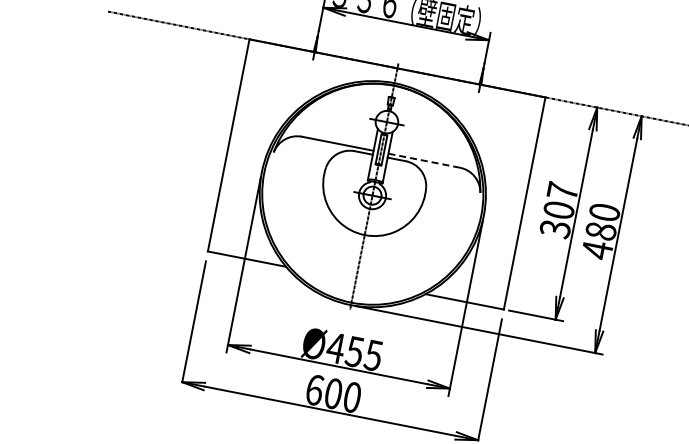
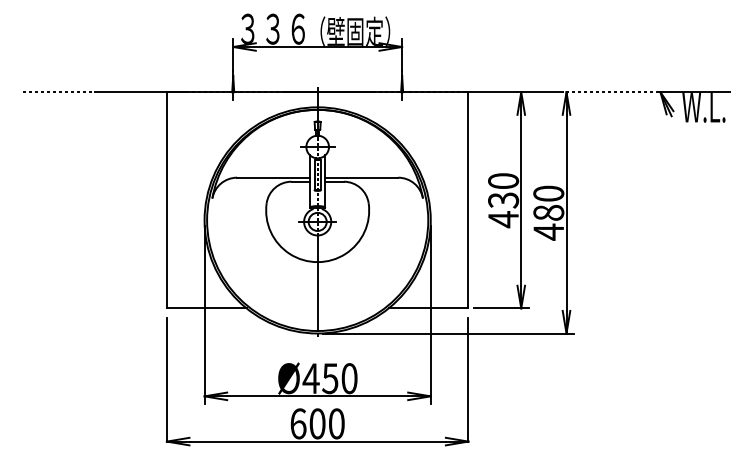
line: (425, 160) -> (362, 177), dashed -> solid
text: (558, 210) -> (503, 200), 307 -> 430
text: (373, 355) -> (349, 378), Ø455 -> Ø450

